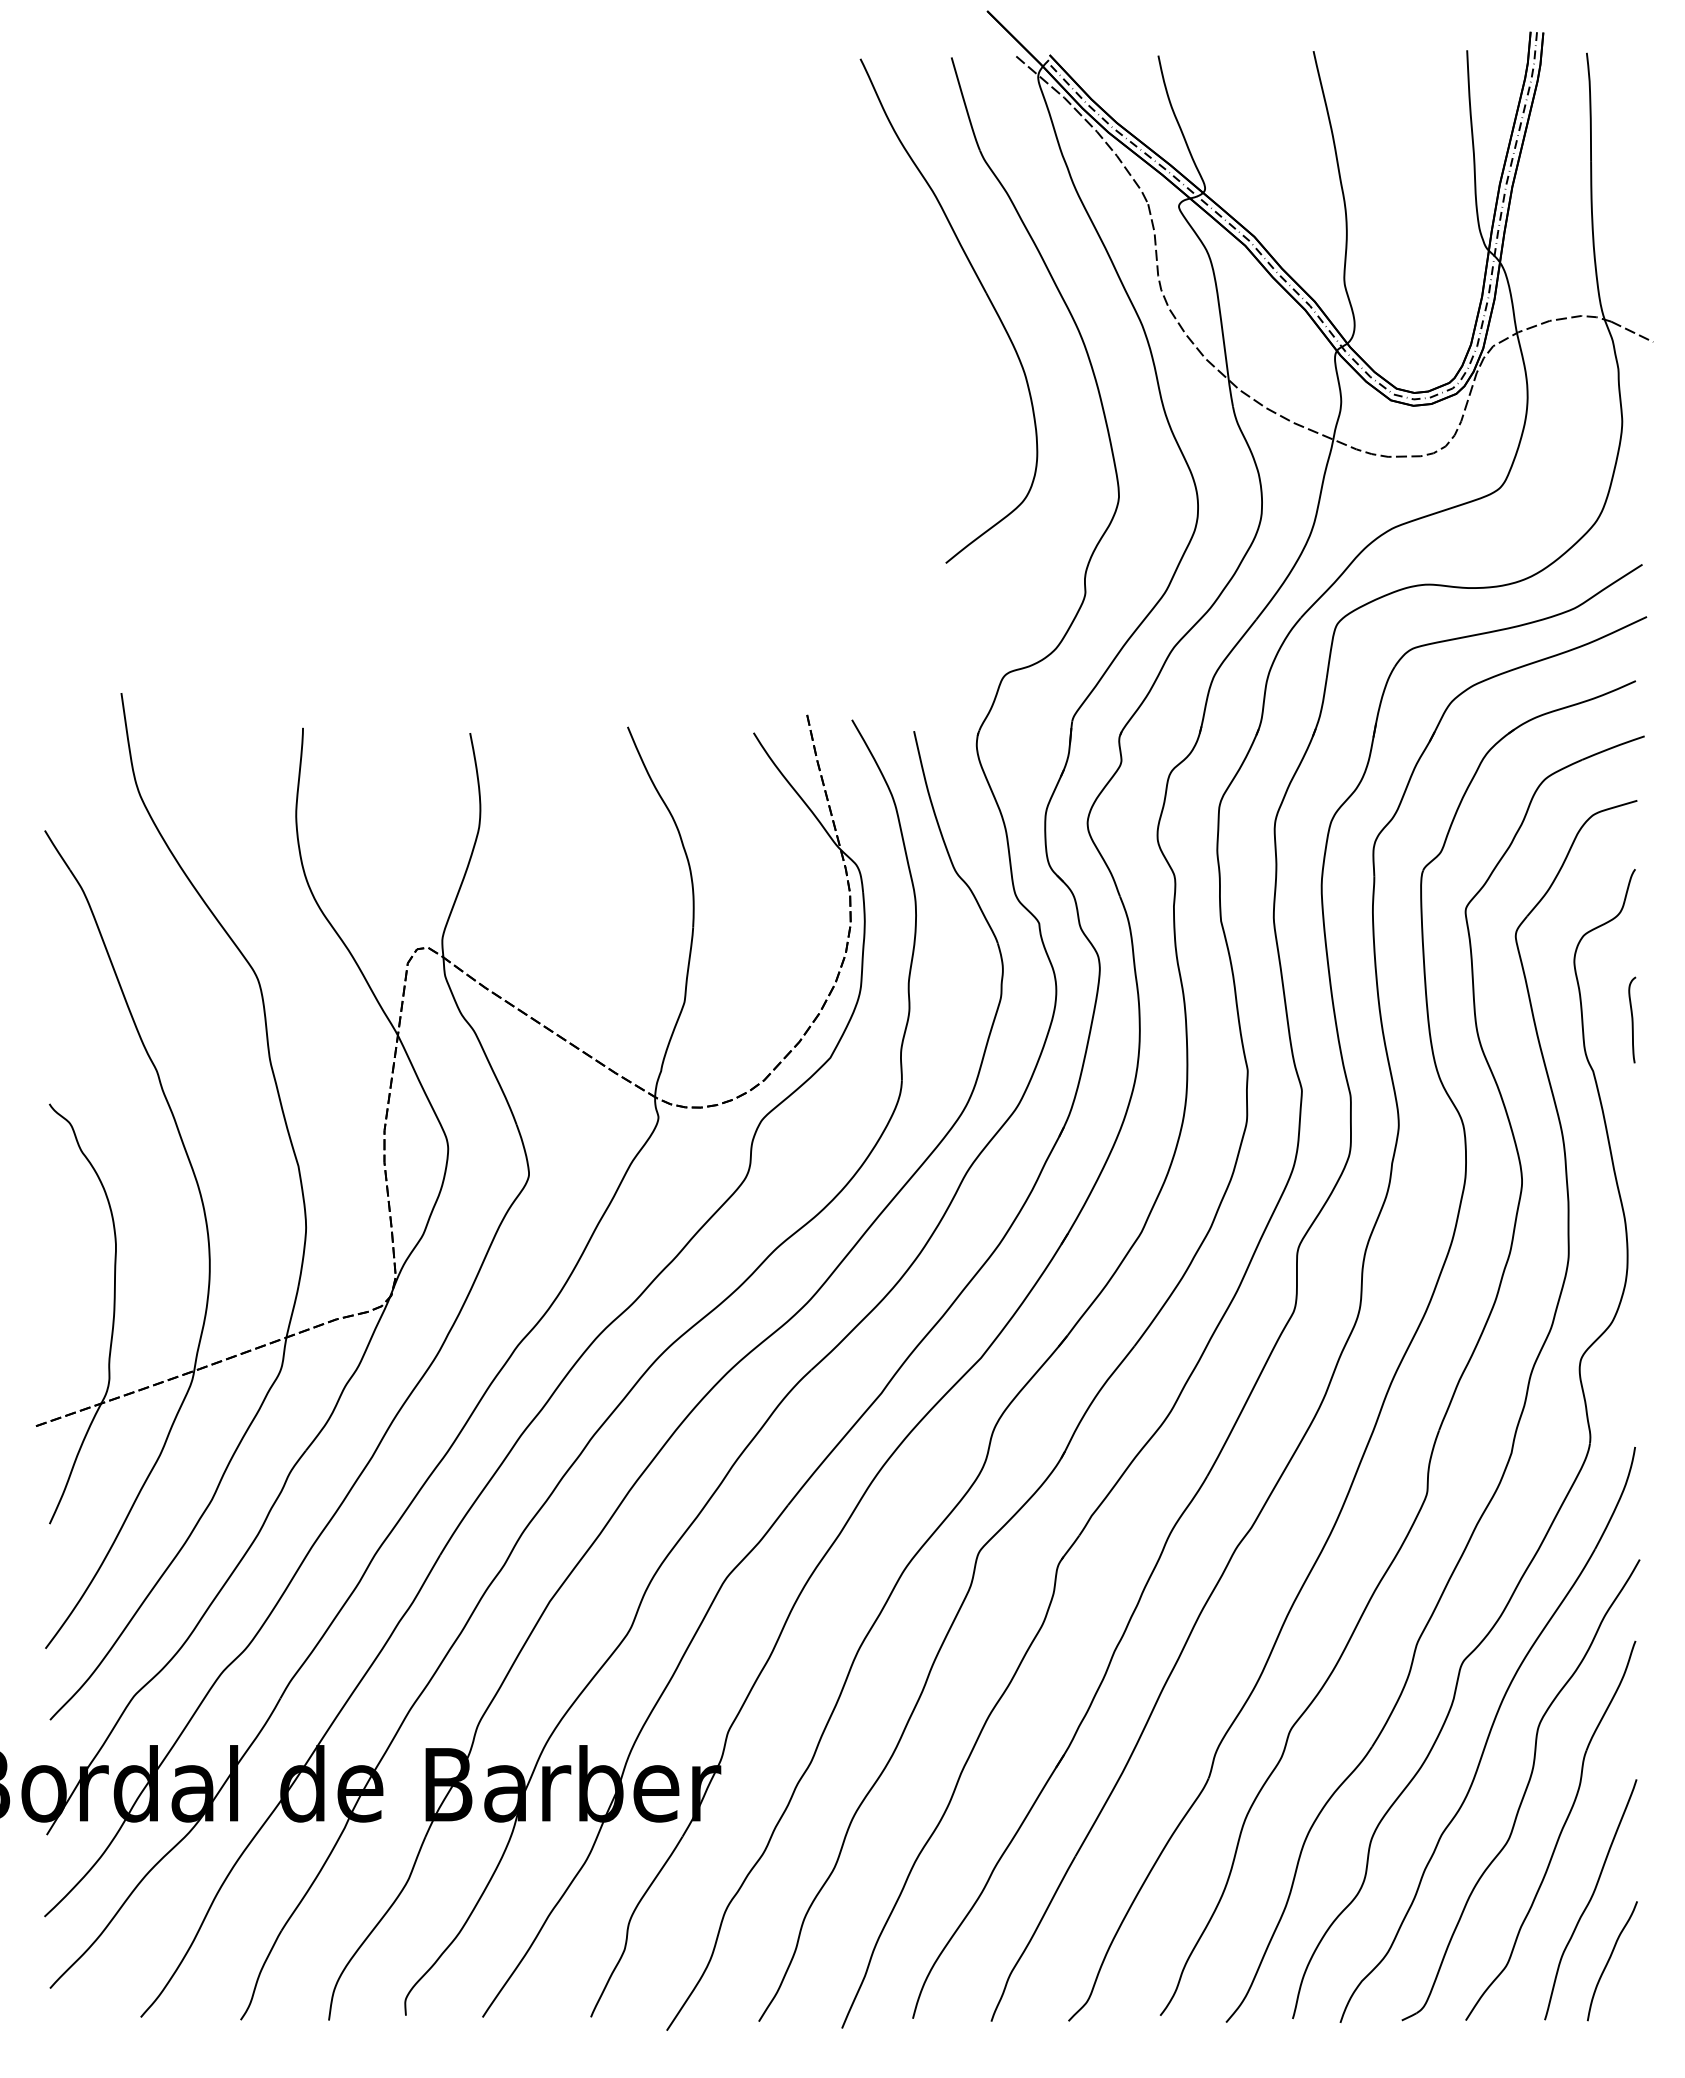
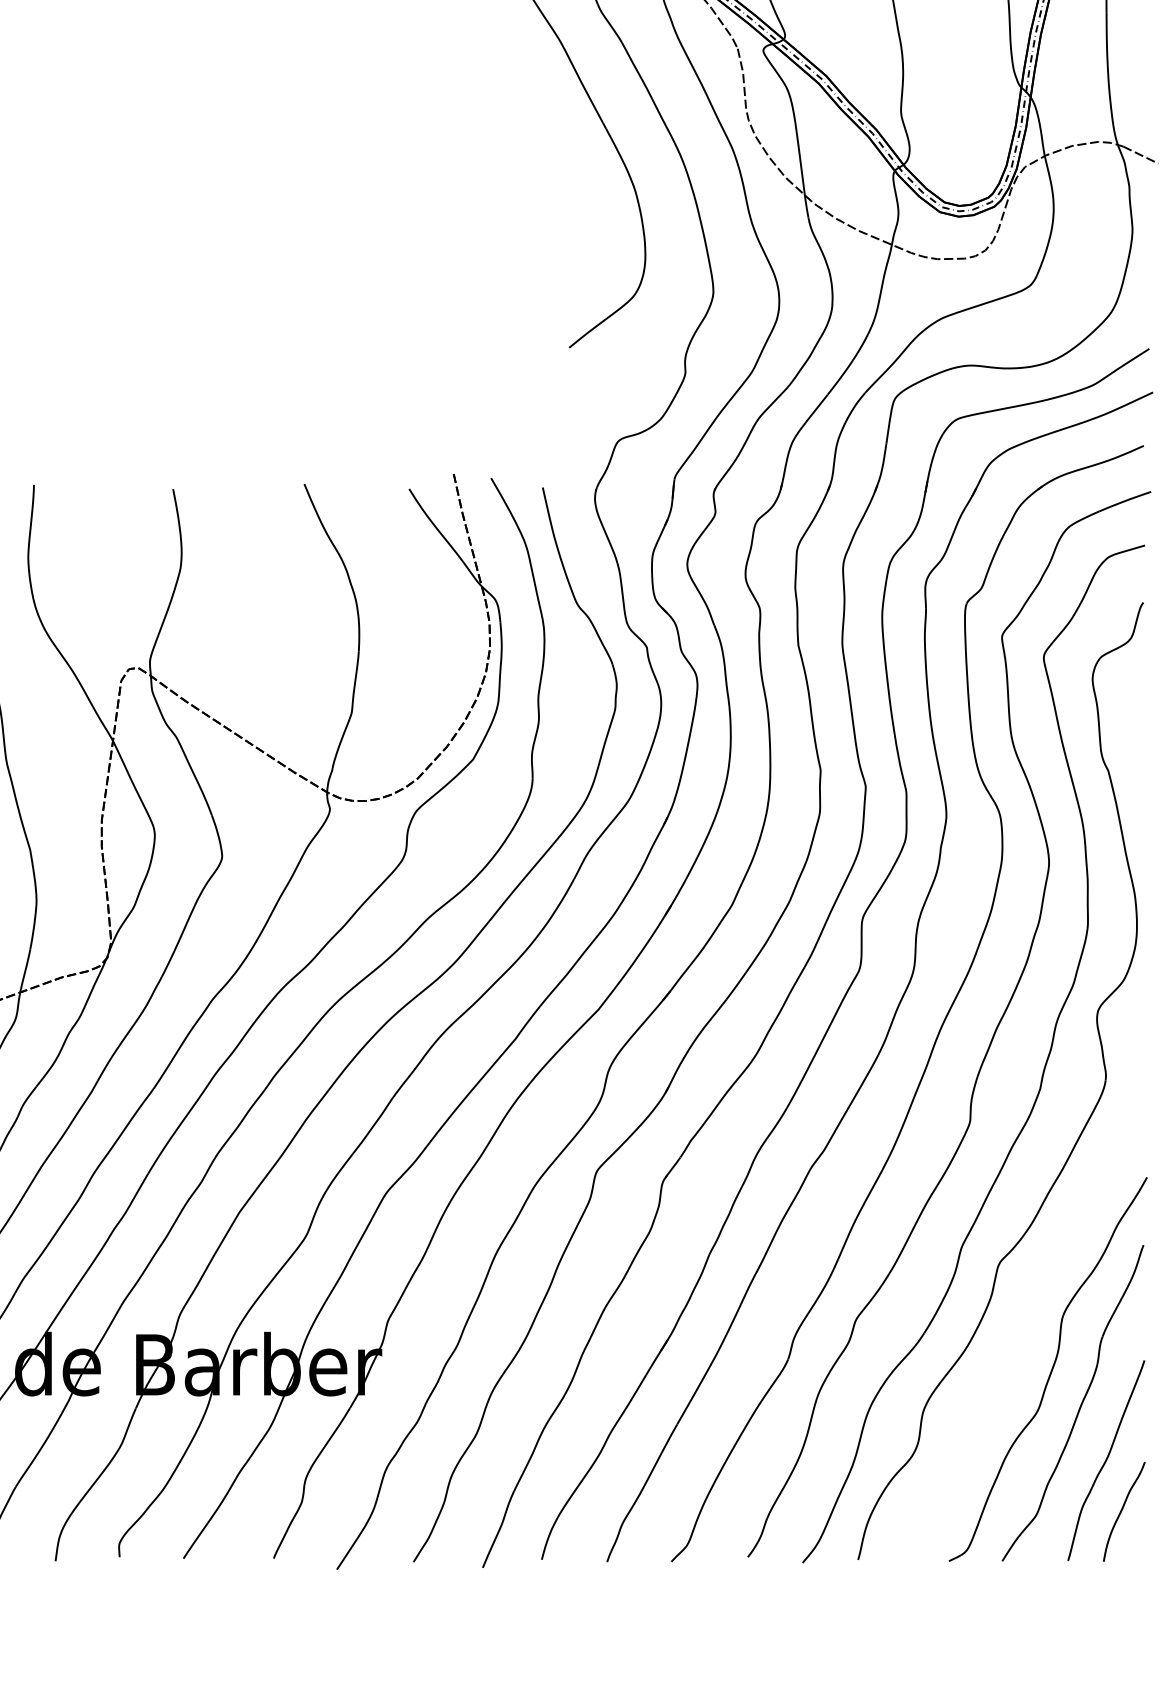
curve: (1632, 1019) -> (1141, 727), removed
part: (1487, 1734) -> (1020, 1323), removed

